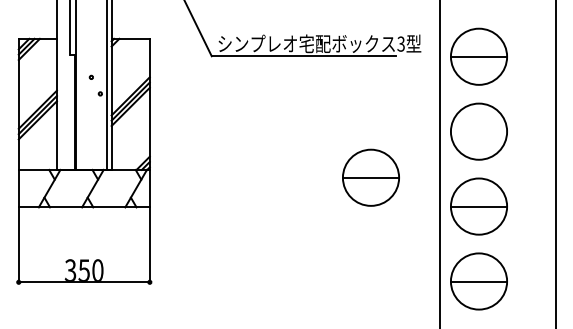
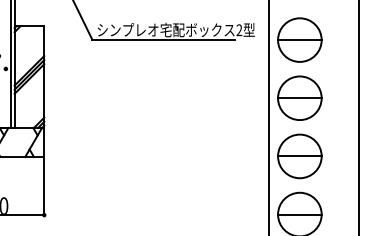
text: (400, 44) -> (238, 30), 3 -> 2
line: (478, 131) -> (299, 98), added
part: (370, 177) -> (215, 133), removed

